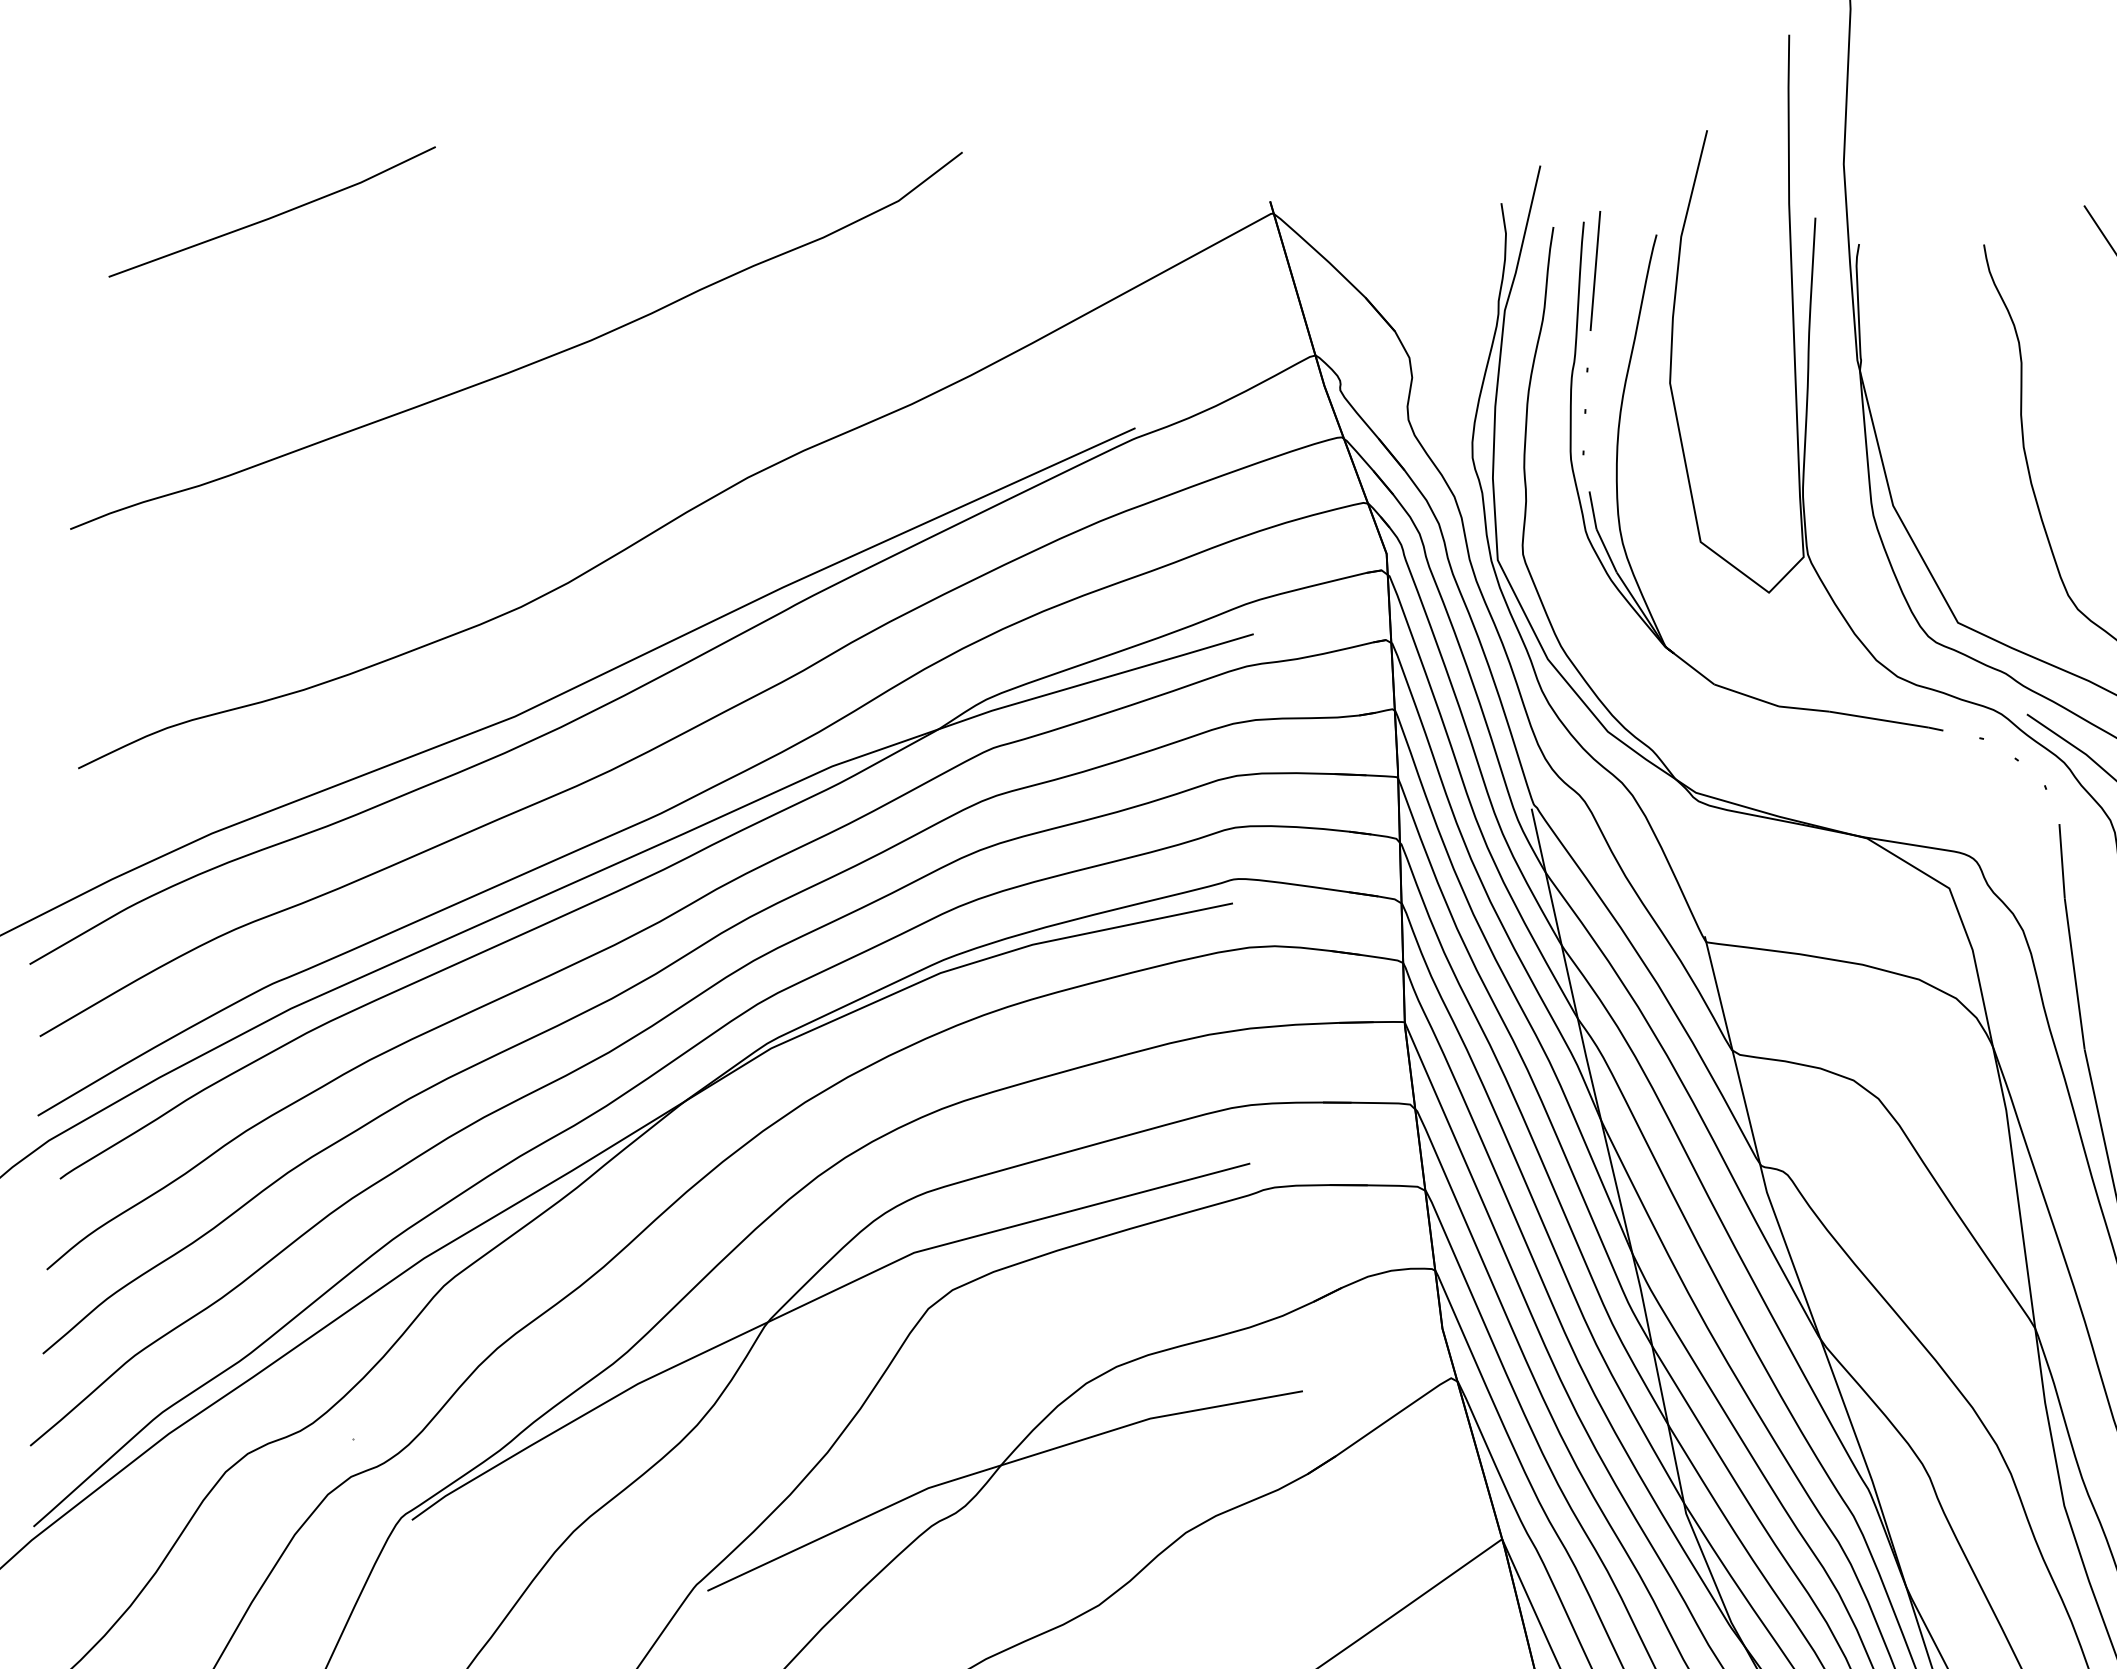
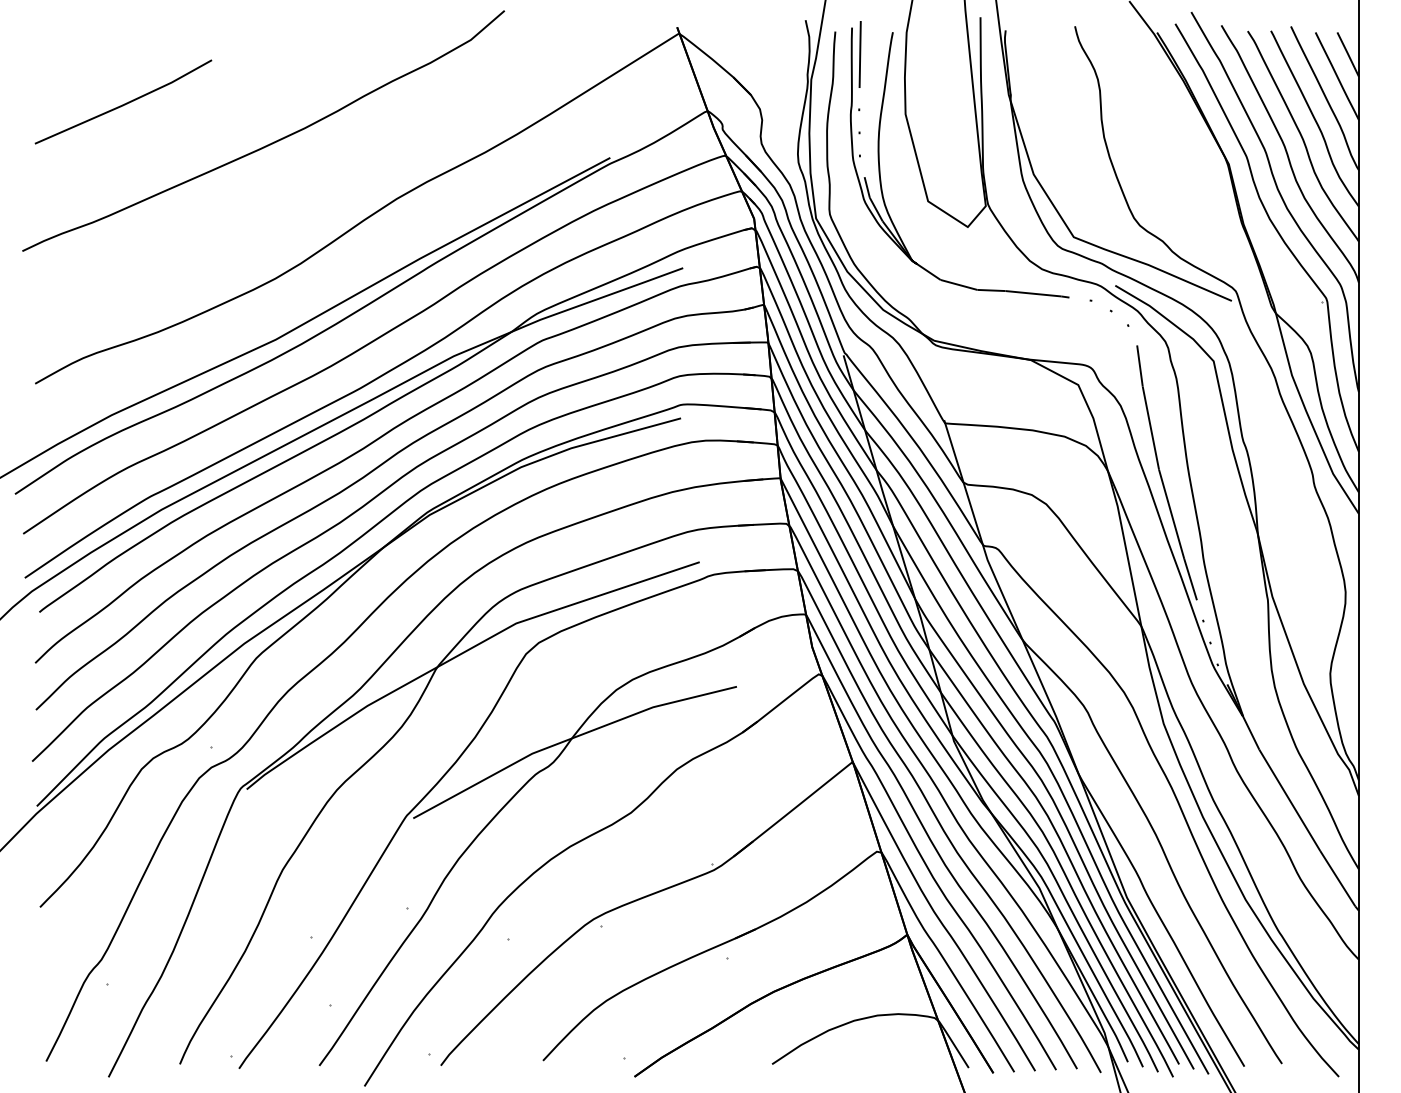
line: (273, 214) -> (124, 103), moved

